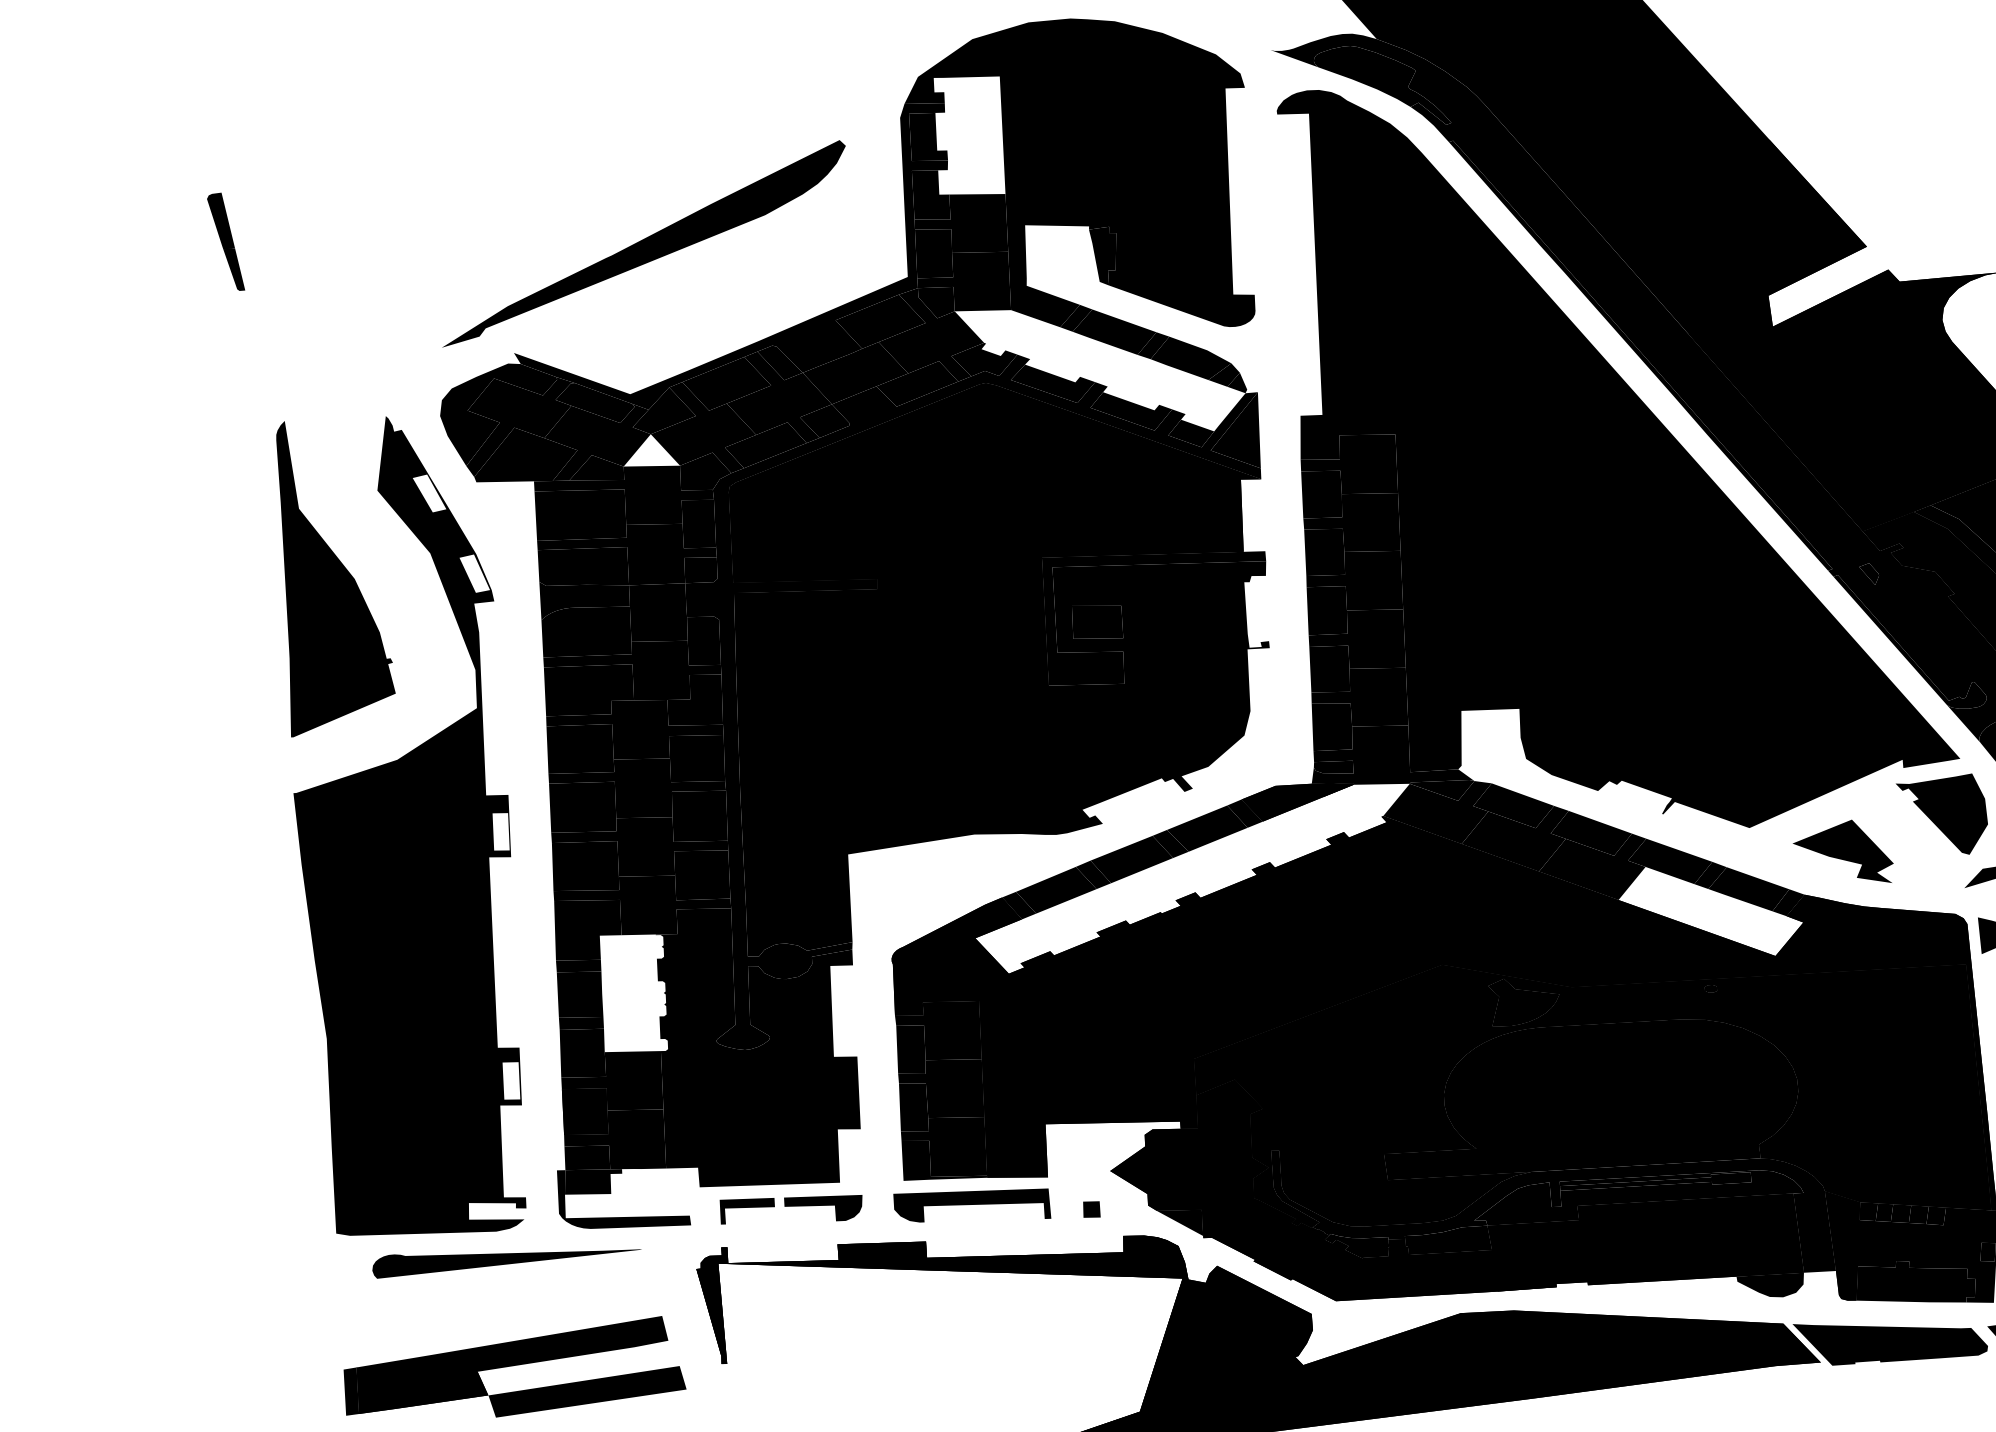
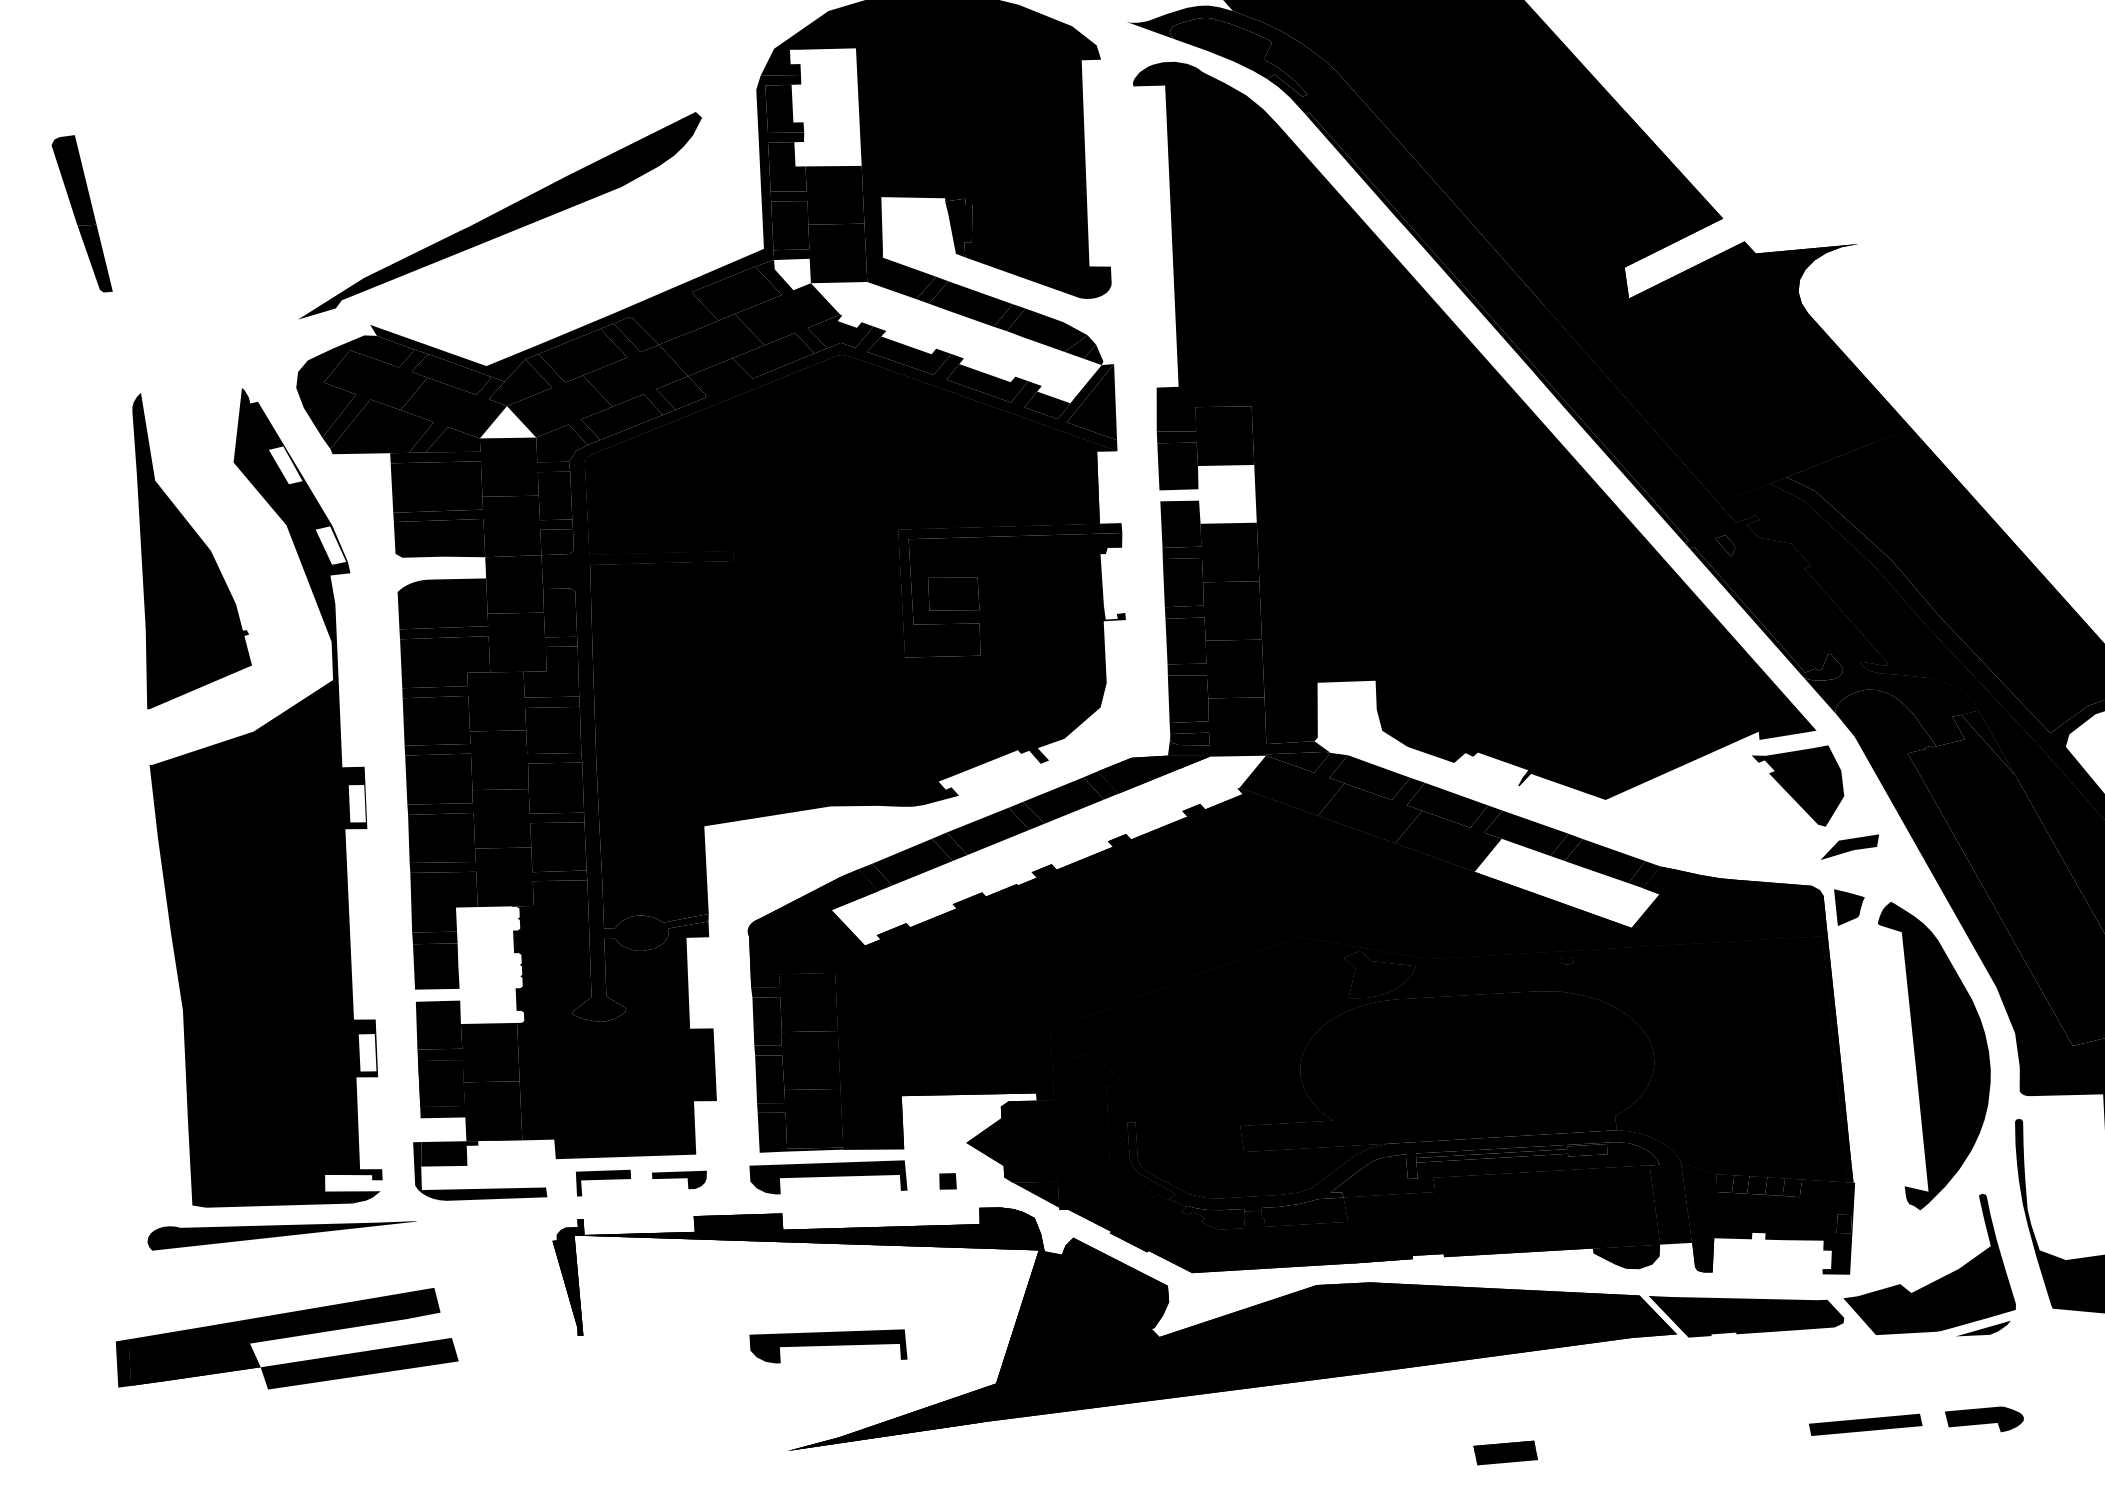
part: (226, 241) -> (82, 213), size x1.6
fill: (936, 302) -> (792, 274), removed
fill: (1351, 521) -> (1207, 493), removed
fill: (584, 600) -> (440, 572), removed
part: (1843, 850) -> (1699, 822), removed
fill: (581, 1022) -> (437, 994), removed
fill: (587, 1157) -> (443, 1129), removed
part: (823, 1207) -> (679, 1179), size x0.7
part: (506, 1263) -> (281, 1235), moved
fill: (1915, 1281) -> (1771, 1253), removed
part: (514, 1366) -> (286, 1338), moved
part: (972, 1374) -> (828, 1346), added

